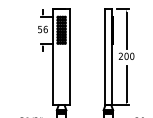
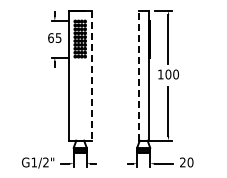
text: (42, 29) -> (54, 37), 56 -> 65
text: (120, 56) -> (160, 74), 200 -> 100
line: (69, 57) -> (91, 75), solid -> dashed
line: (104, 57) -> (138, 75), solid -> dashed

